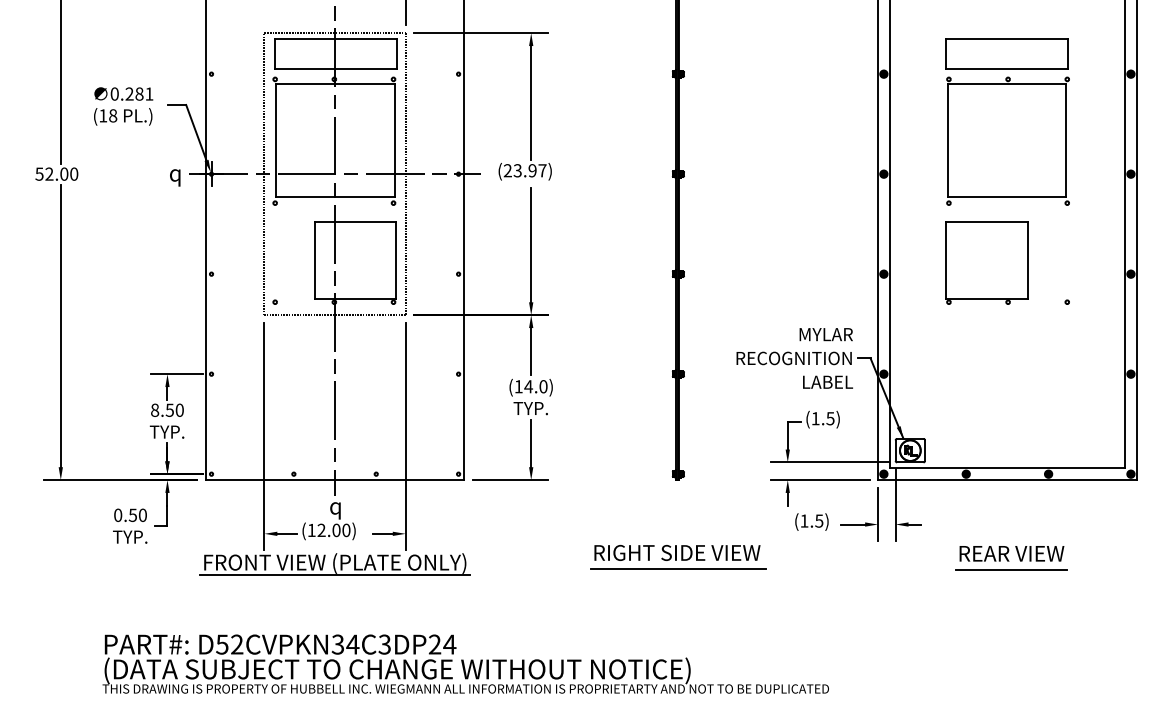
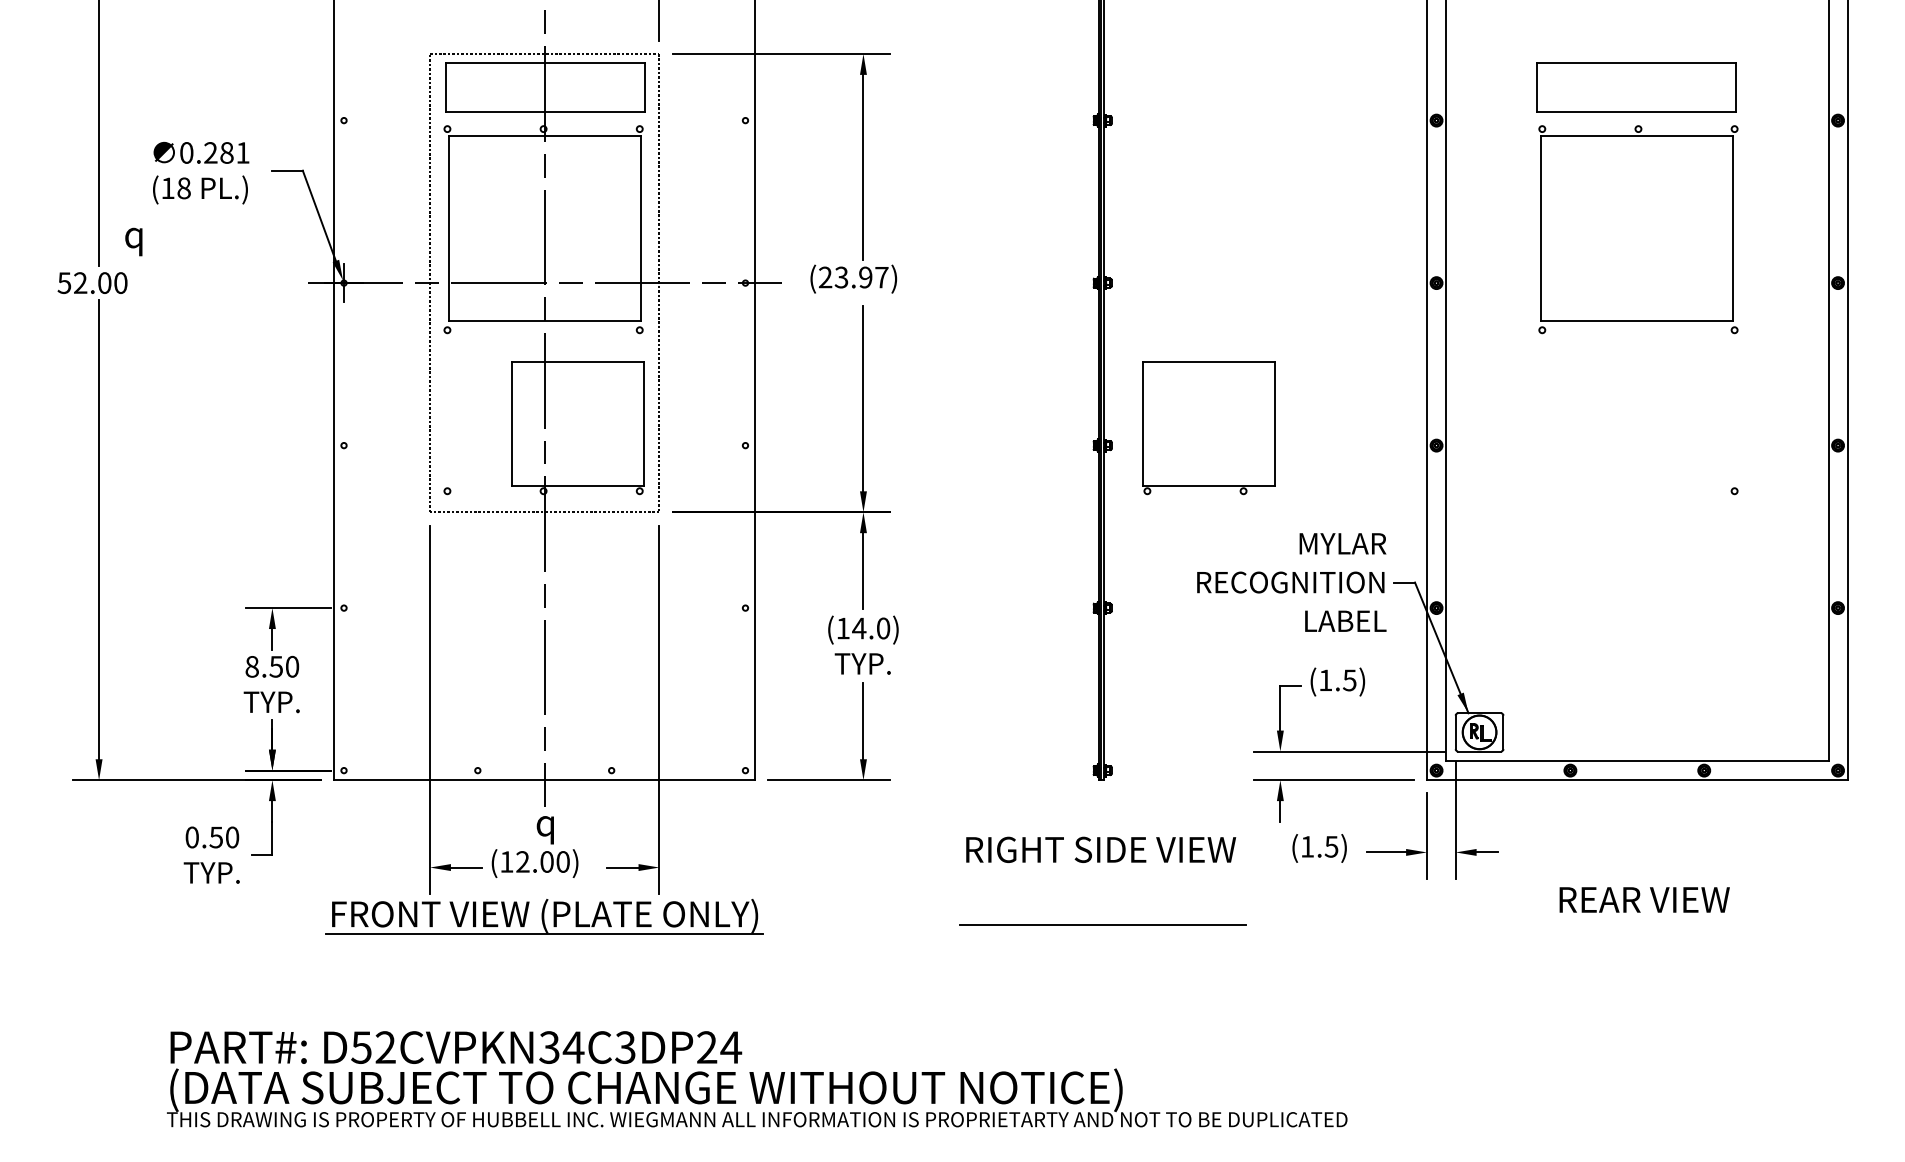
text: (175, 177) -> (134, 241), moved
part: (986, 262) -> (1208, 426), moved
text: (677, 552) -> (1101, 849), moved
line: (1010, 570) -> (1642, 927), removed

